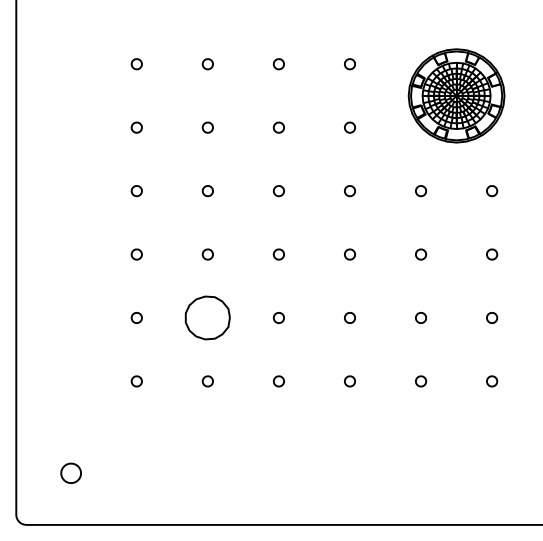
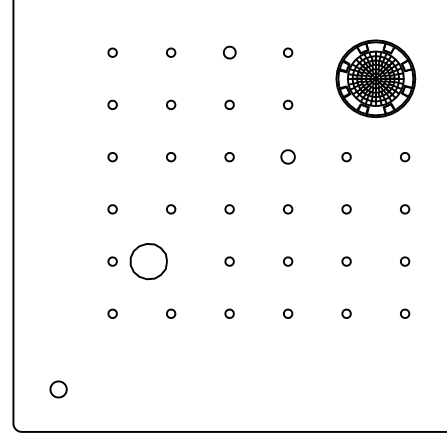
part: (278, 64) -> (229, 52), size x1.4
part: (349, 191) -> (287, 157), size x1.6
part: (207, 317) -> (148, 261), moved

